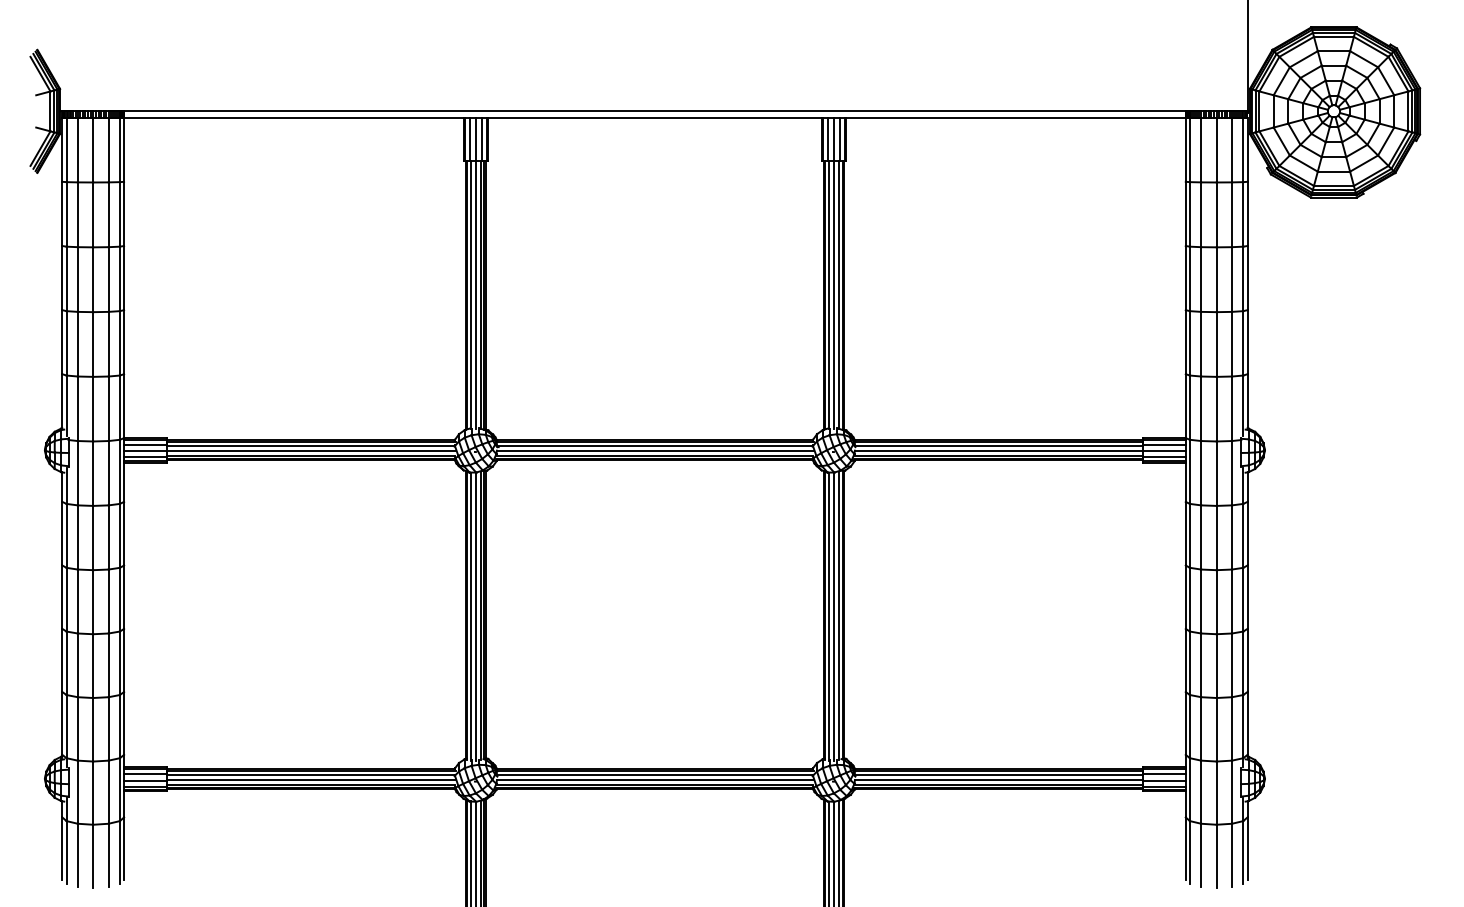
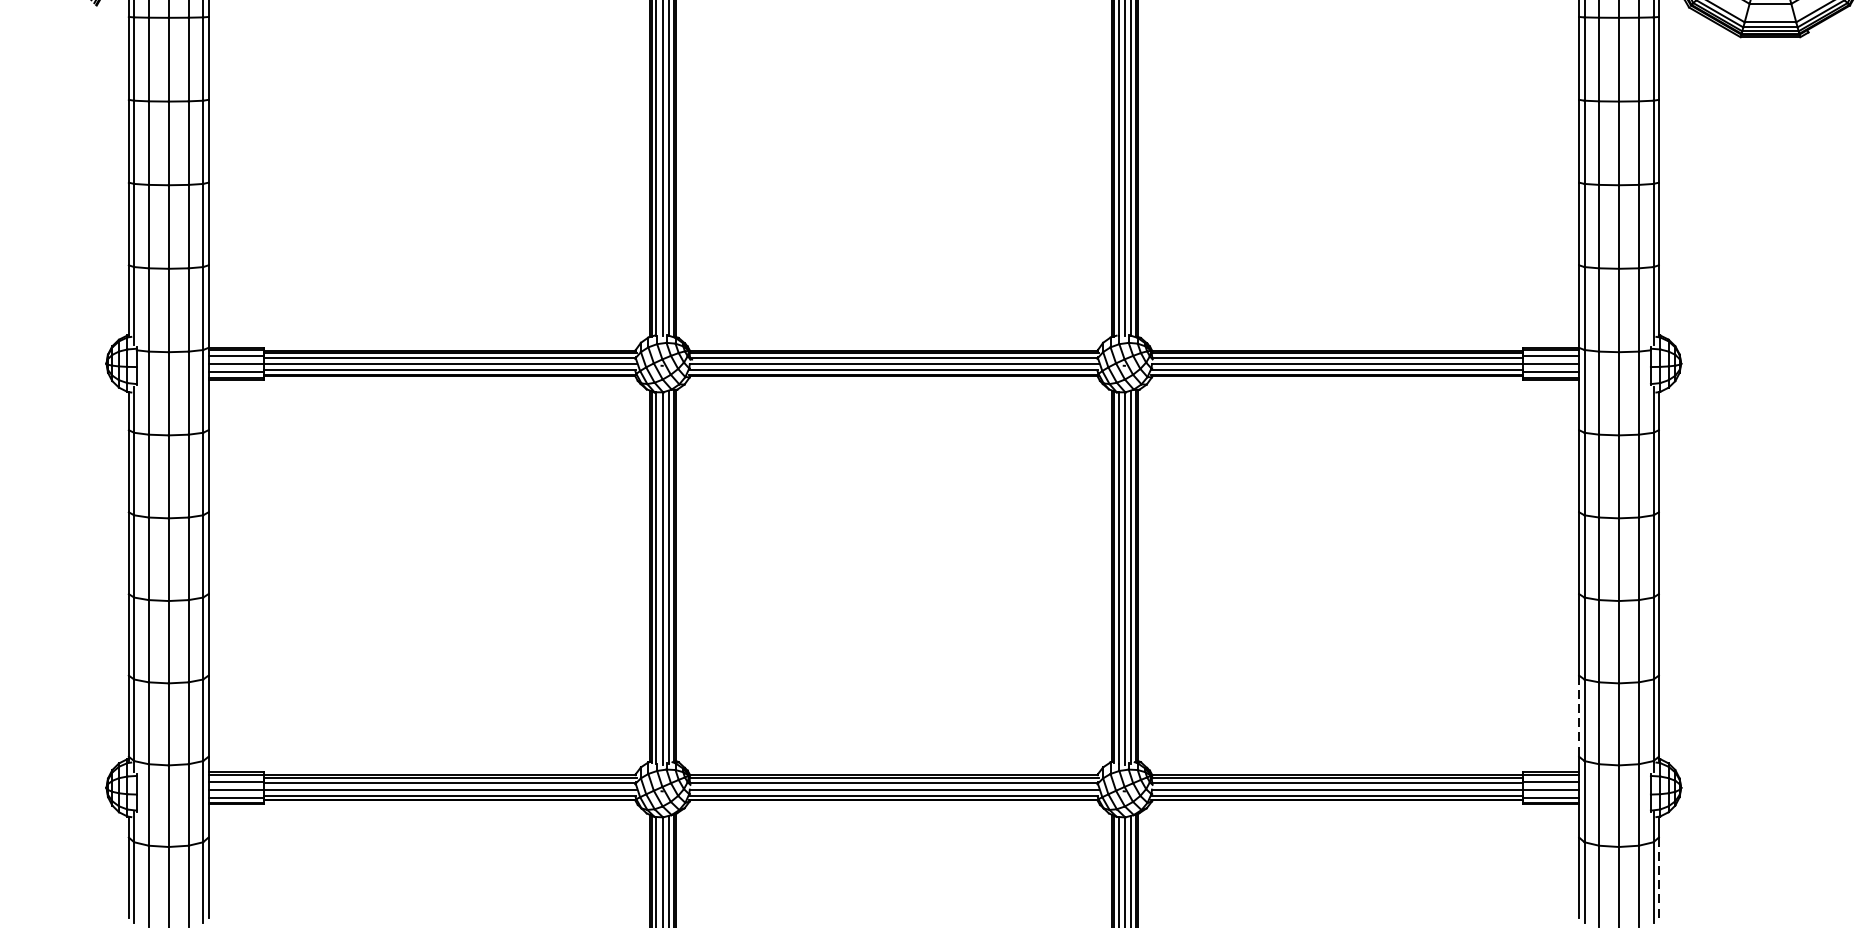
line: (1185, 723) -> (1578, 716), solid -> dashed
line: (1247, 849) -> (1658, 878), solid -> dashed

